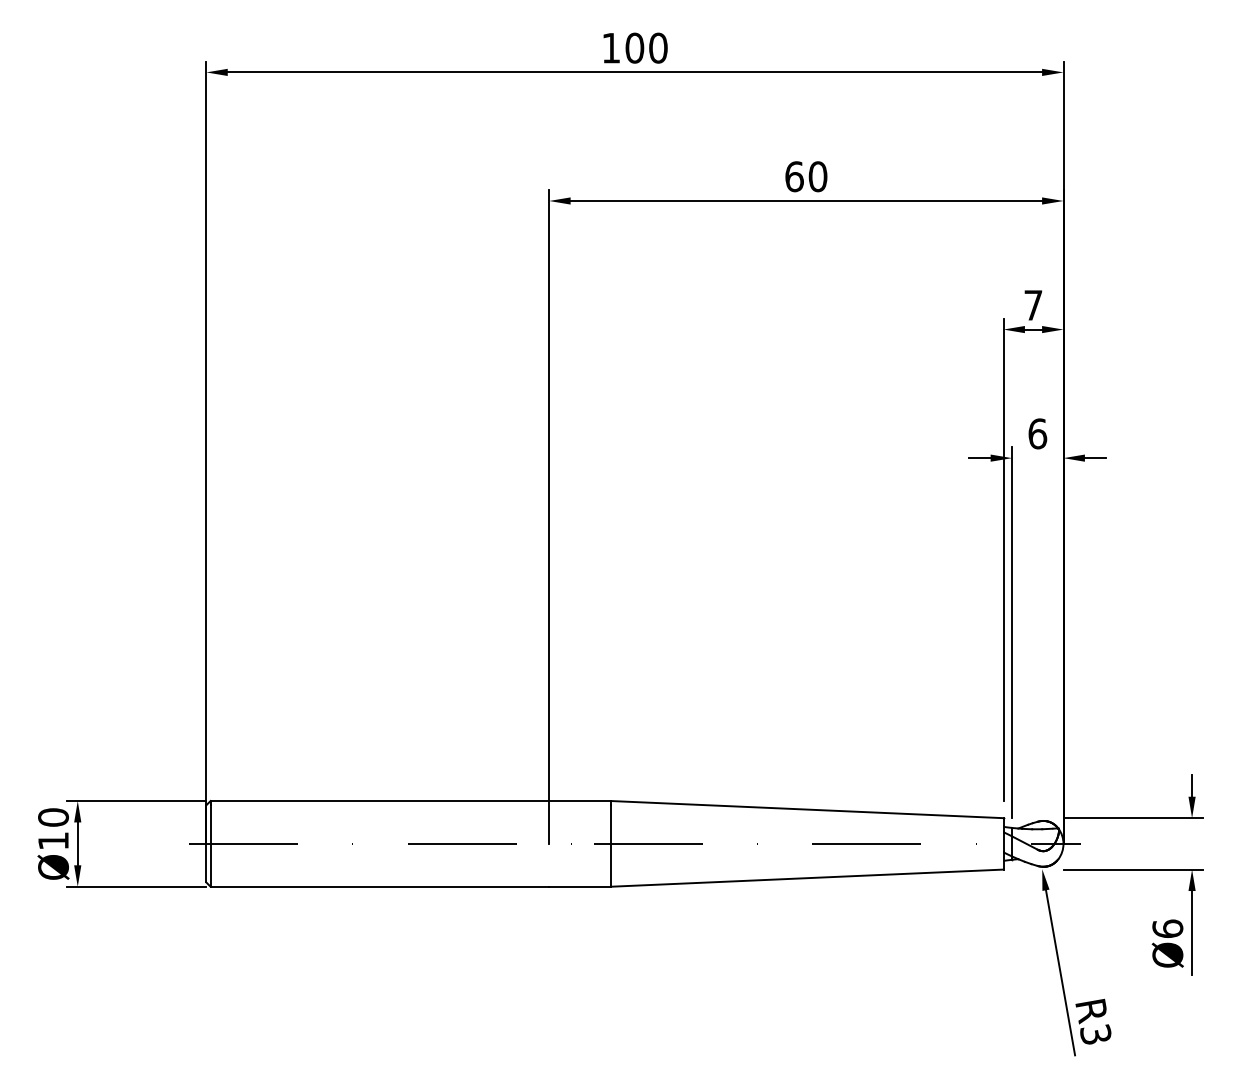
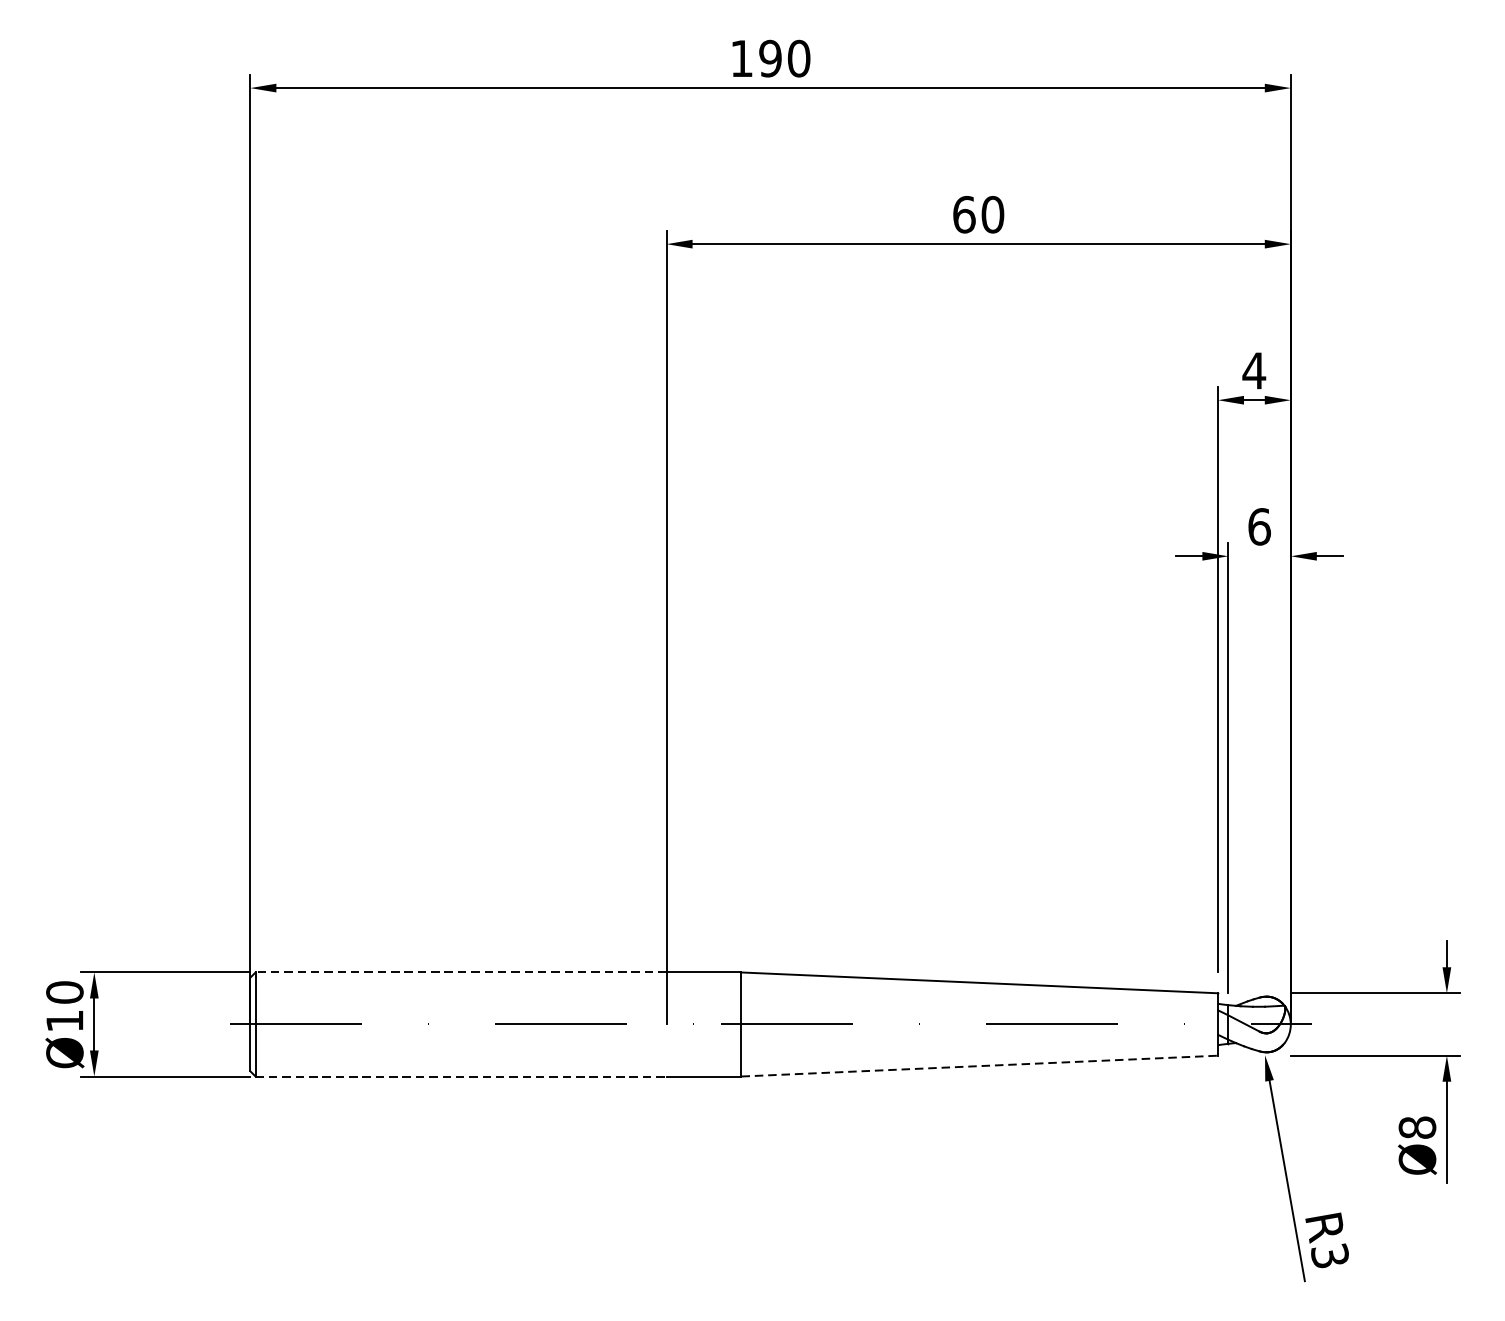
text: (634, 47) -> (770, 57), 100 -> 190
text: (1033, 305) -> (1254, 371), 7 -> 4
line: (379, 801) -> (460, 973), solid -> dashed
line: (807, 878) -> (980, 1066), solid -> dashed
line: (380, 886) -> (461, 1076), solid -> dashed
text: (1167, 928) -> (1417, 1127), Ø6 -> Ø8

